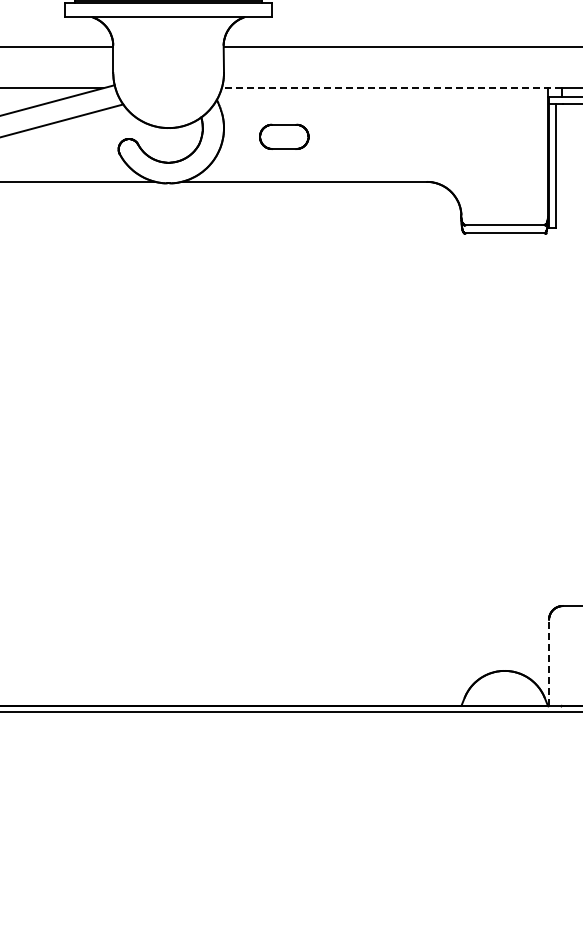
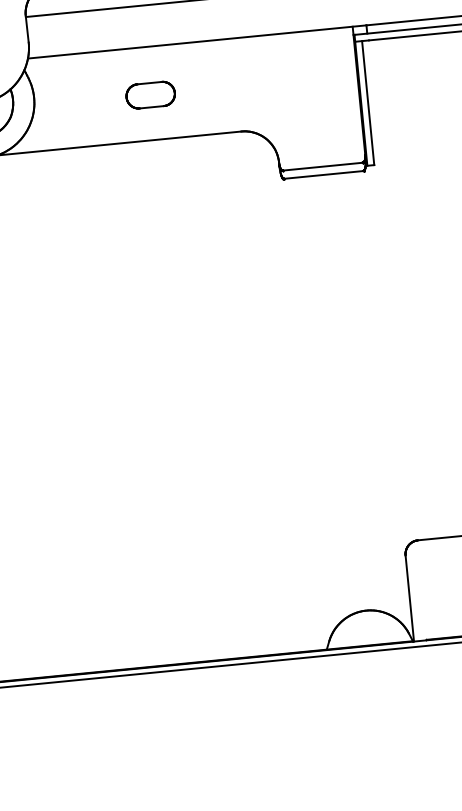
line: (391, 88) -> (196, 42), dashed -> solid
part: (284, 136) -> (150, 94), moved
line: (549, 662) -> (410, 597), dashed -> solid

